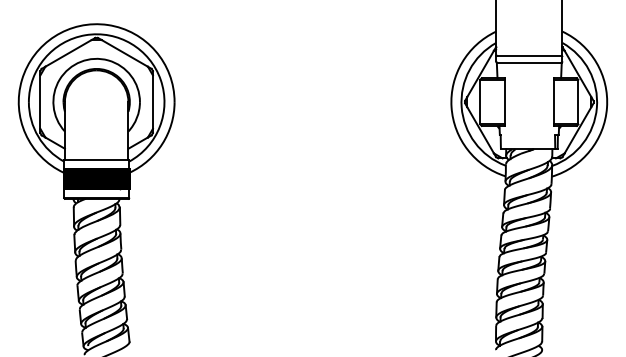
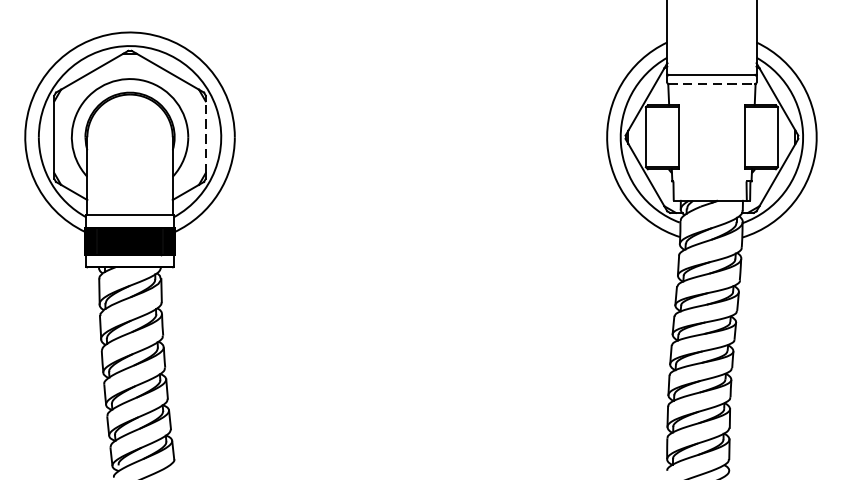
line: (529, 62) -> (712, 83), solid -> dashed
line: (152, 102) -> (205, 137), solid -> dashed

